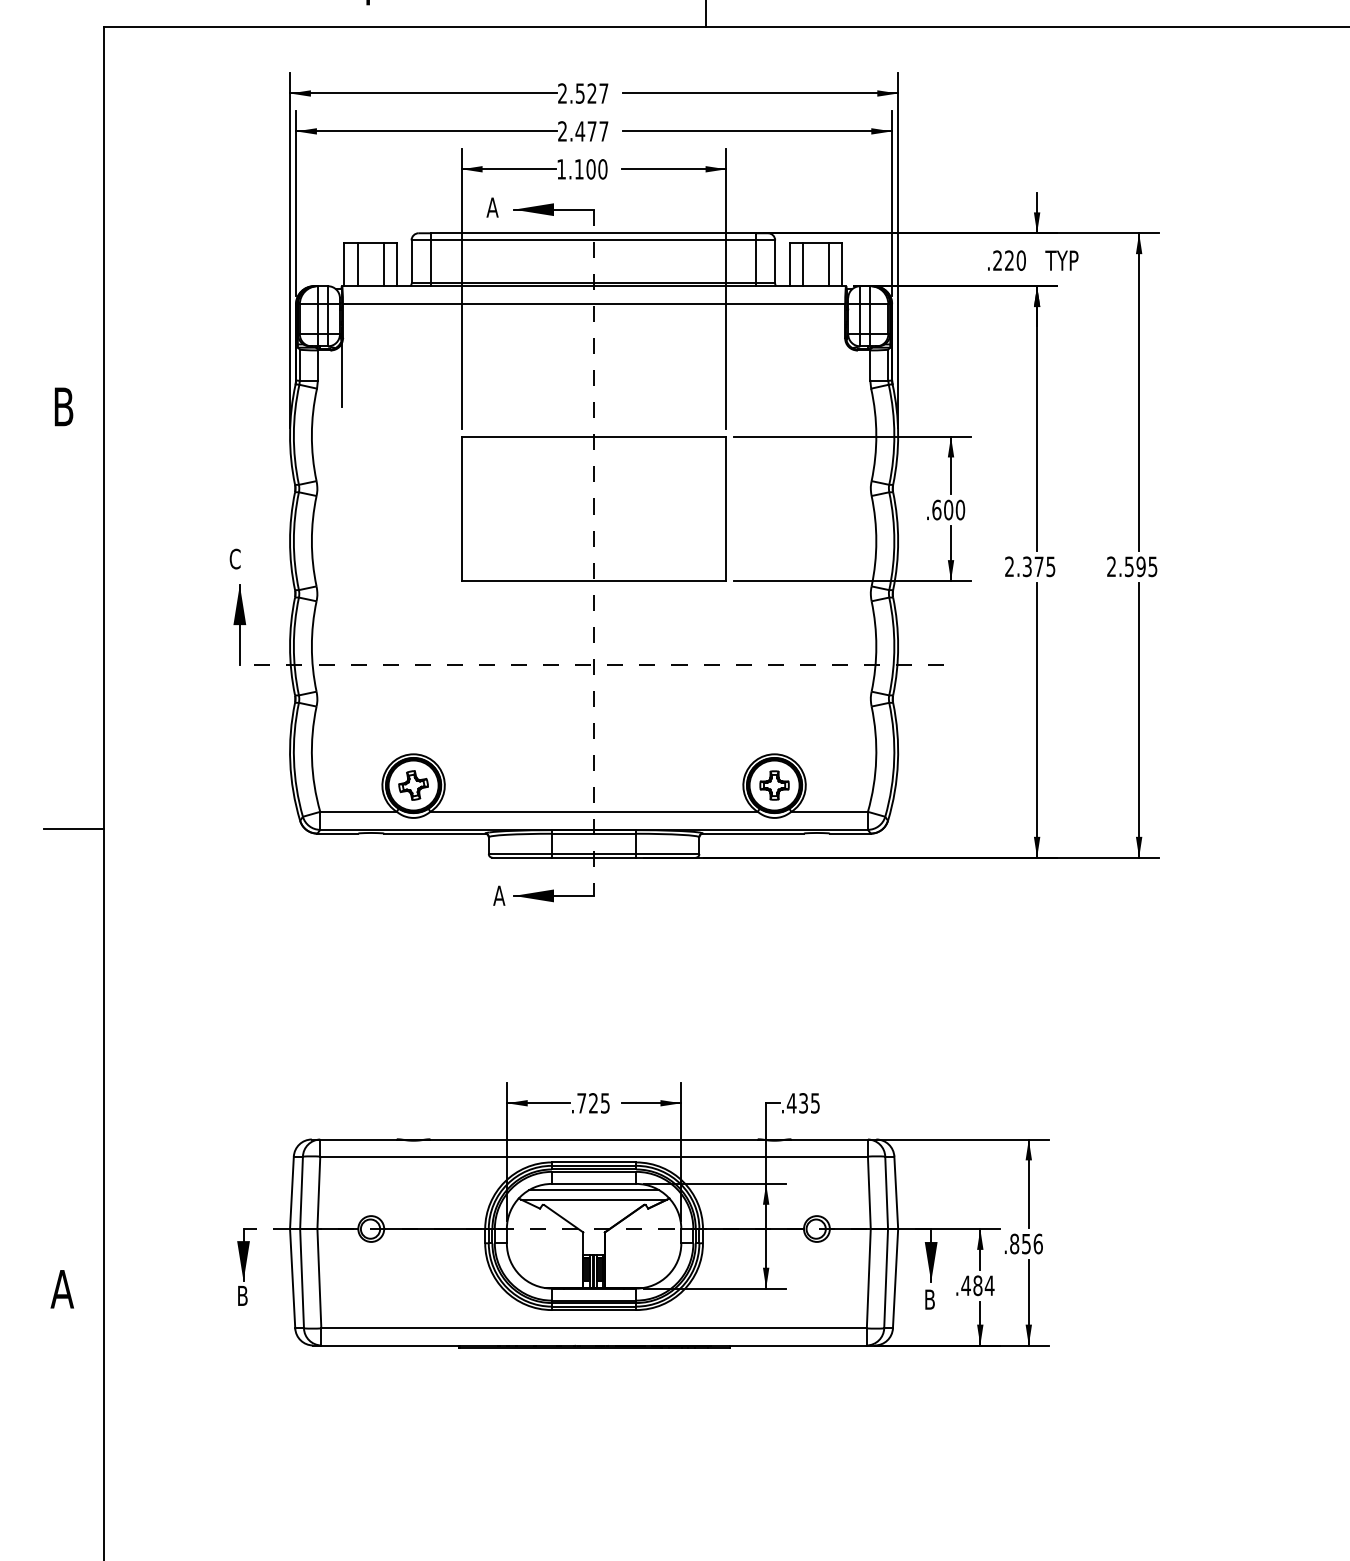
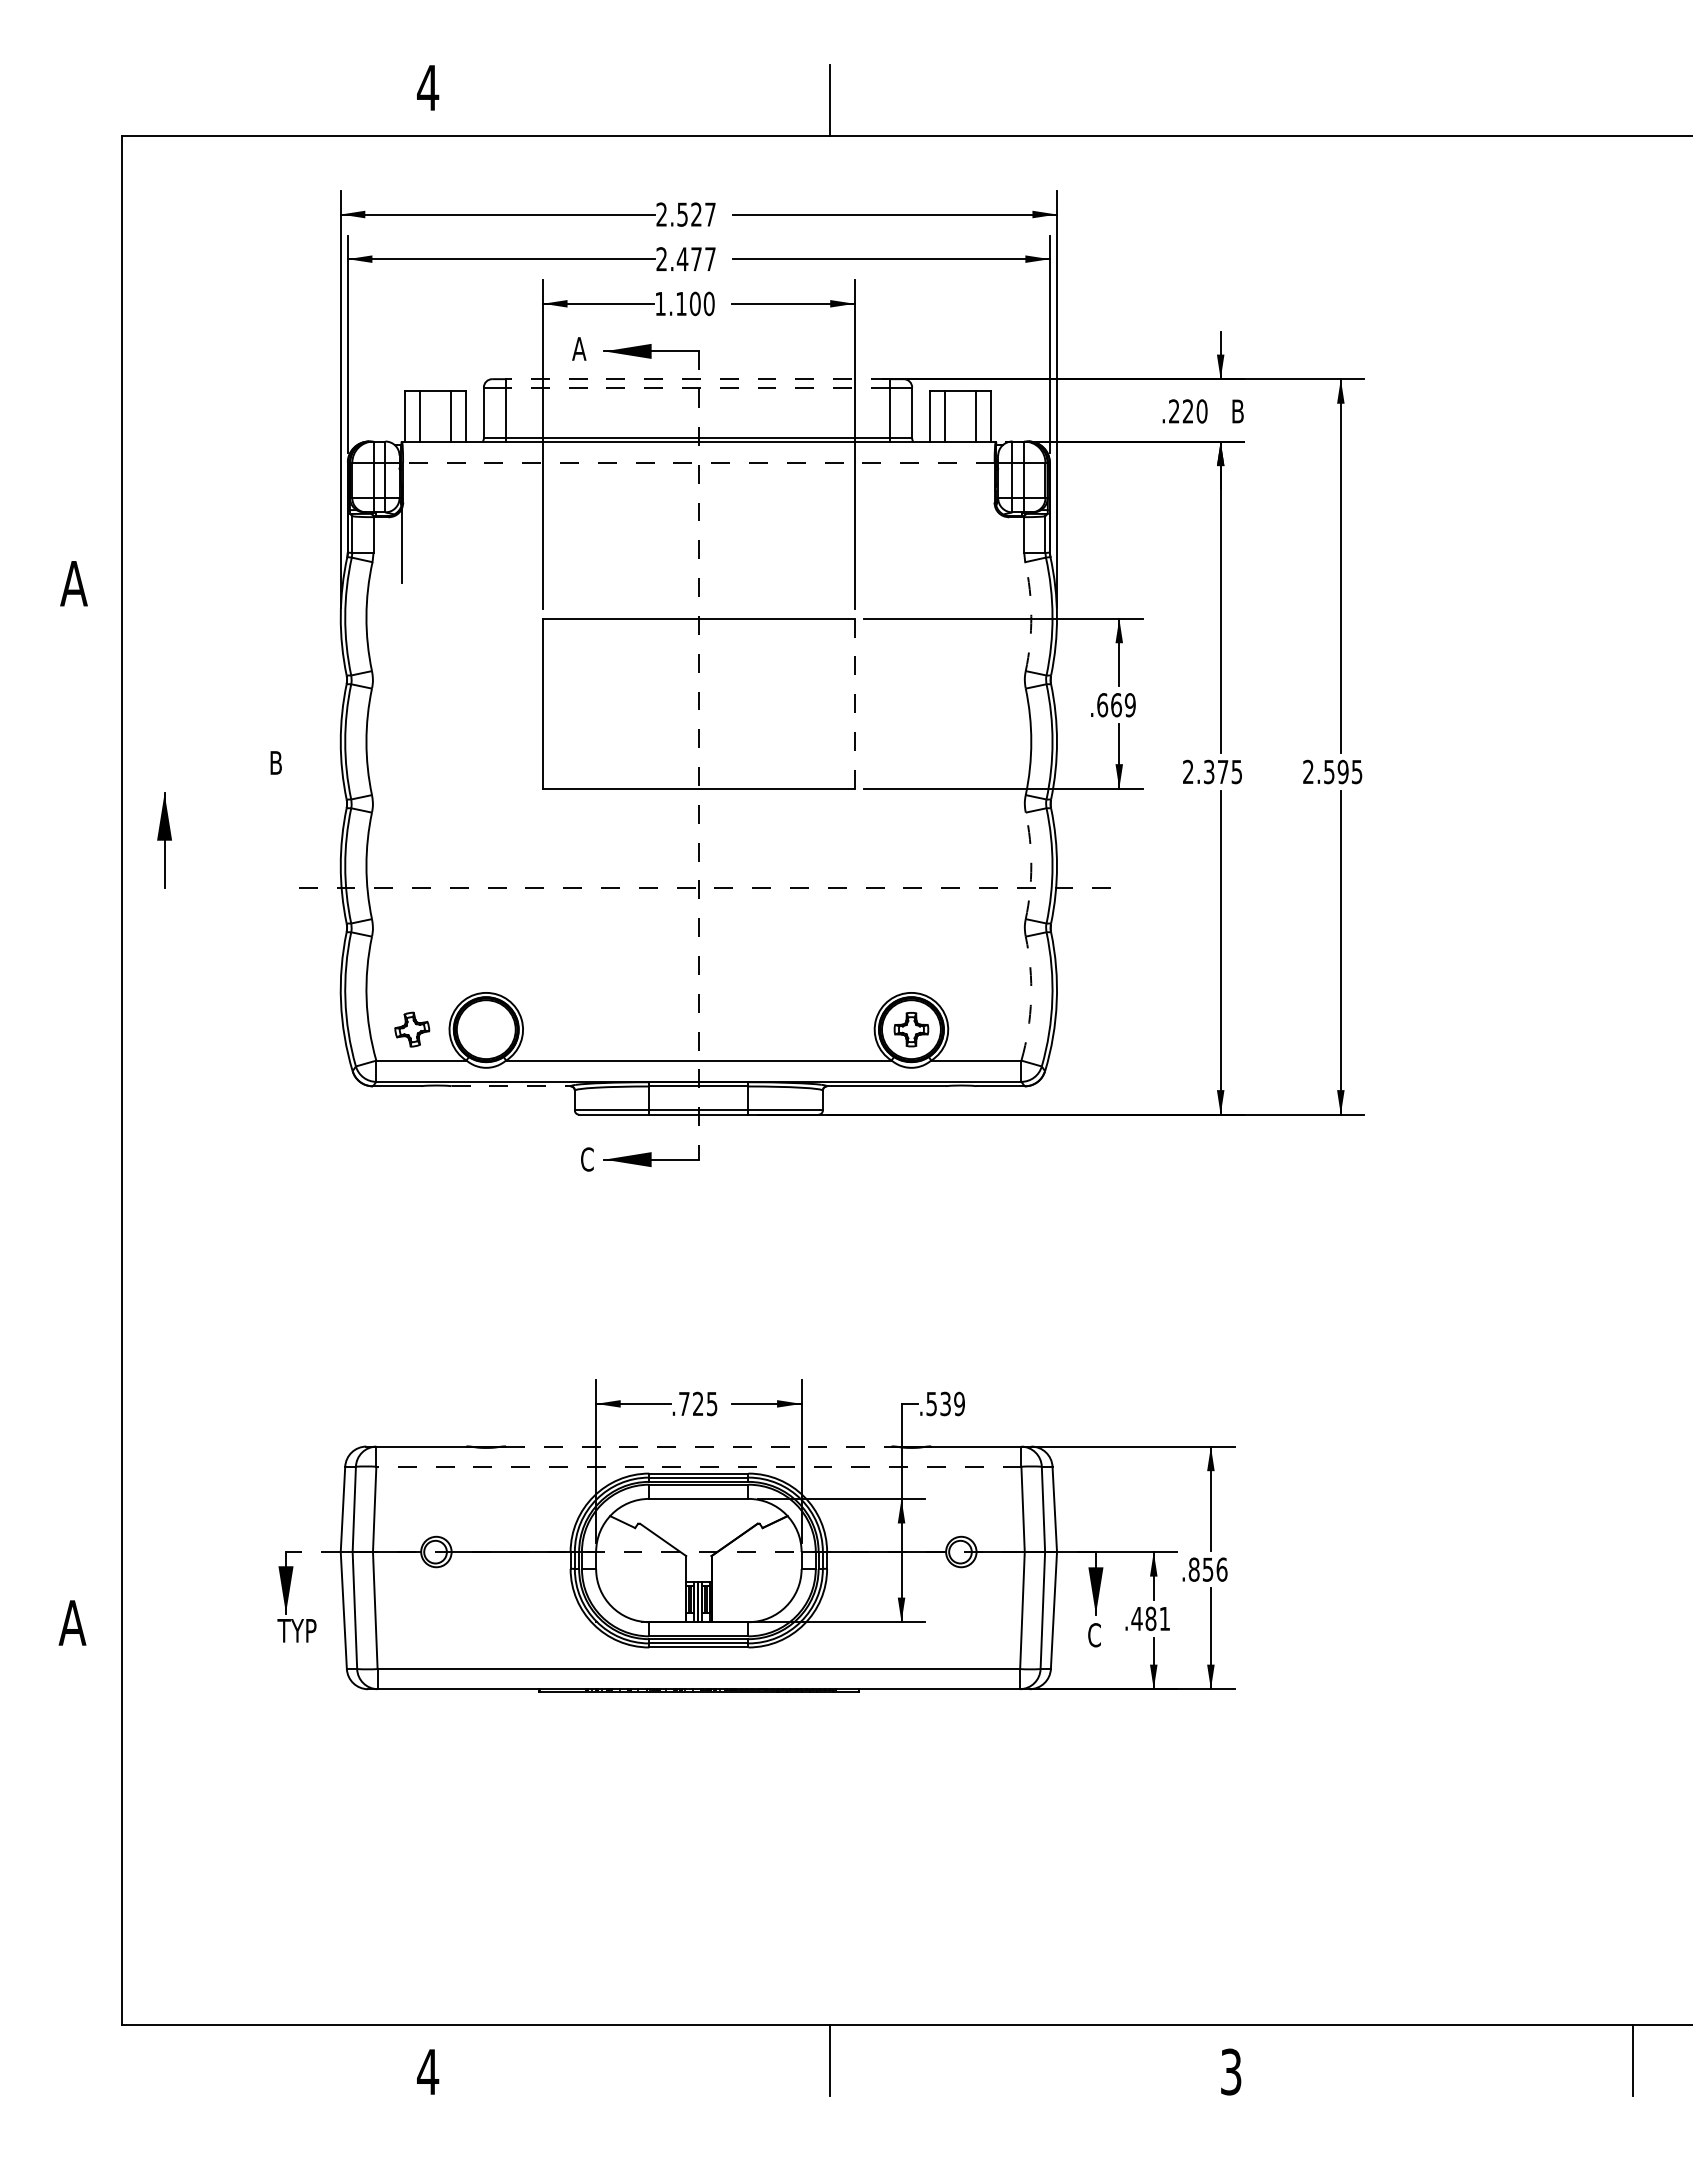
line: (593, 233) -> (698, 379), solid -> dashed
line: (593, 240) -> (698, 387), solid -> dashed
text: (1061, 260) -> (1249, 411), TYP -> B
line: (593, 304) -> (698, 462), solid -> dashed
text: (63, 406) -> (73, 583), B -> A
arc: (876, 434) -> (1031, 616), solid -> dashed
line: (726, 508) -> (854, 703), solid -> dashed
text: (954, 510) -> (1123, 705), .600 -> .669
text: (234, 558) -> (275, 762), C -> B
part: (239, 624) -> (164, 840), moved
arc: (876, 646) -> (1031, 865), solid -> dashed
arc: (876, 759) -> (1031, 998), solid -> dashed
part: (413, 785) -> (412, 1029), moved
line: (73, 828) -> (85, 1080), removed
line: (435, 833) -> (511, 1086), solid -> dashed
text: (499, 895) -> (587, 1159), A -> C
text: (803, 1102) -> (945, 1403), .435 -> .539
line: (593, 1139) -> (698, 1446), solid -> dashed
line: (593, 1156) -> (698, 1466), solid -> dashed
line: (593, 1190) -> (698, 1506), removed
line: (593, 1199) -> (698, 1517), removed
text: (989, 1285) -> (1164, 1618), .484 -> .481
text: (252, 1295) -> (296, 1630), B -> TYP
text: (929, 1299) -> (1094, 1635), B -> C

